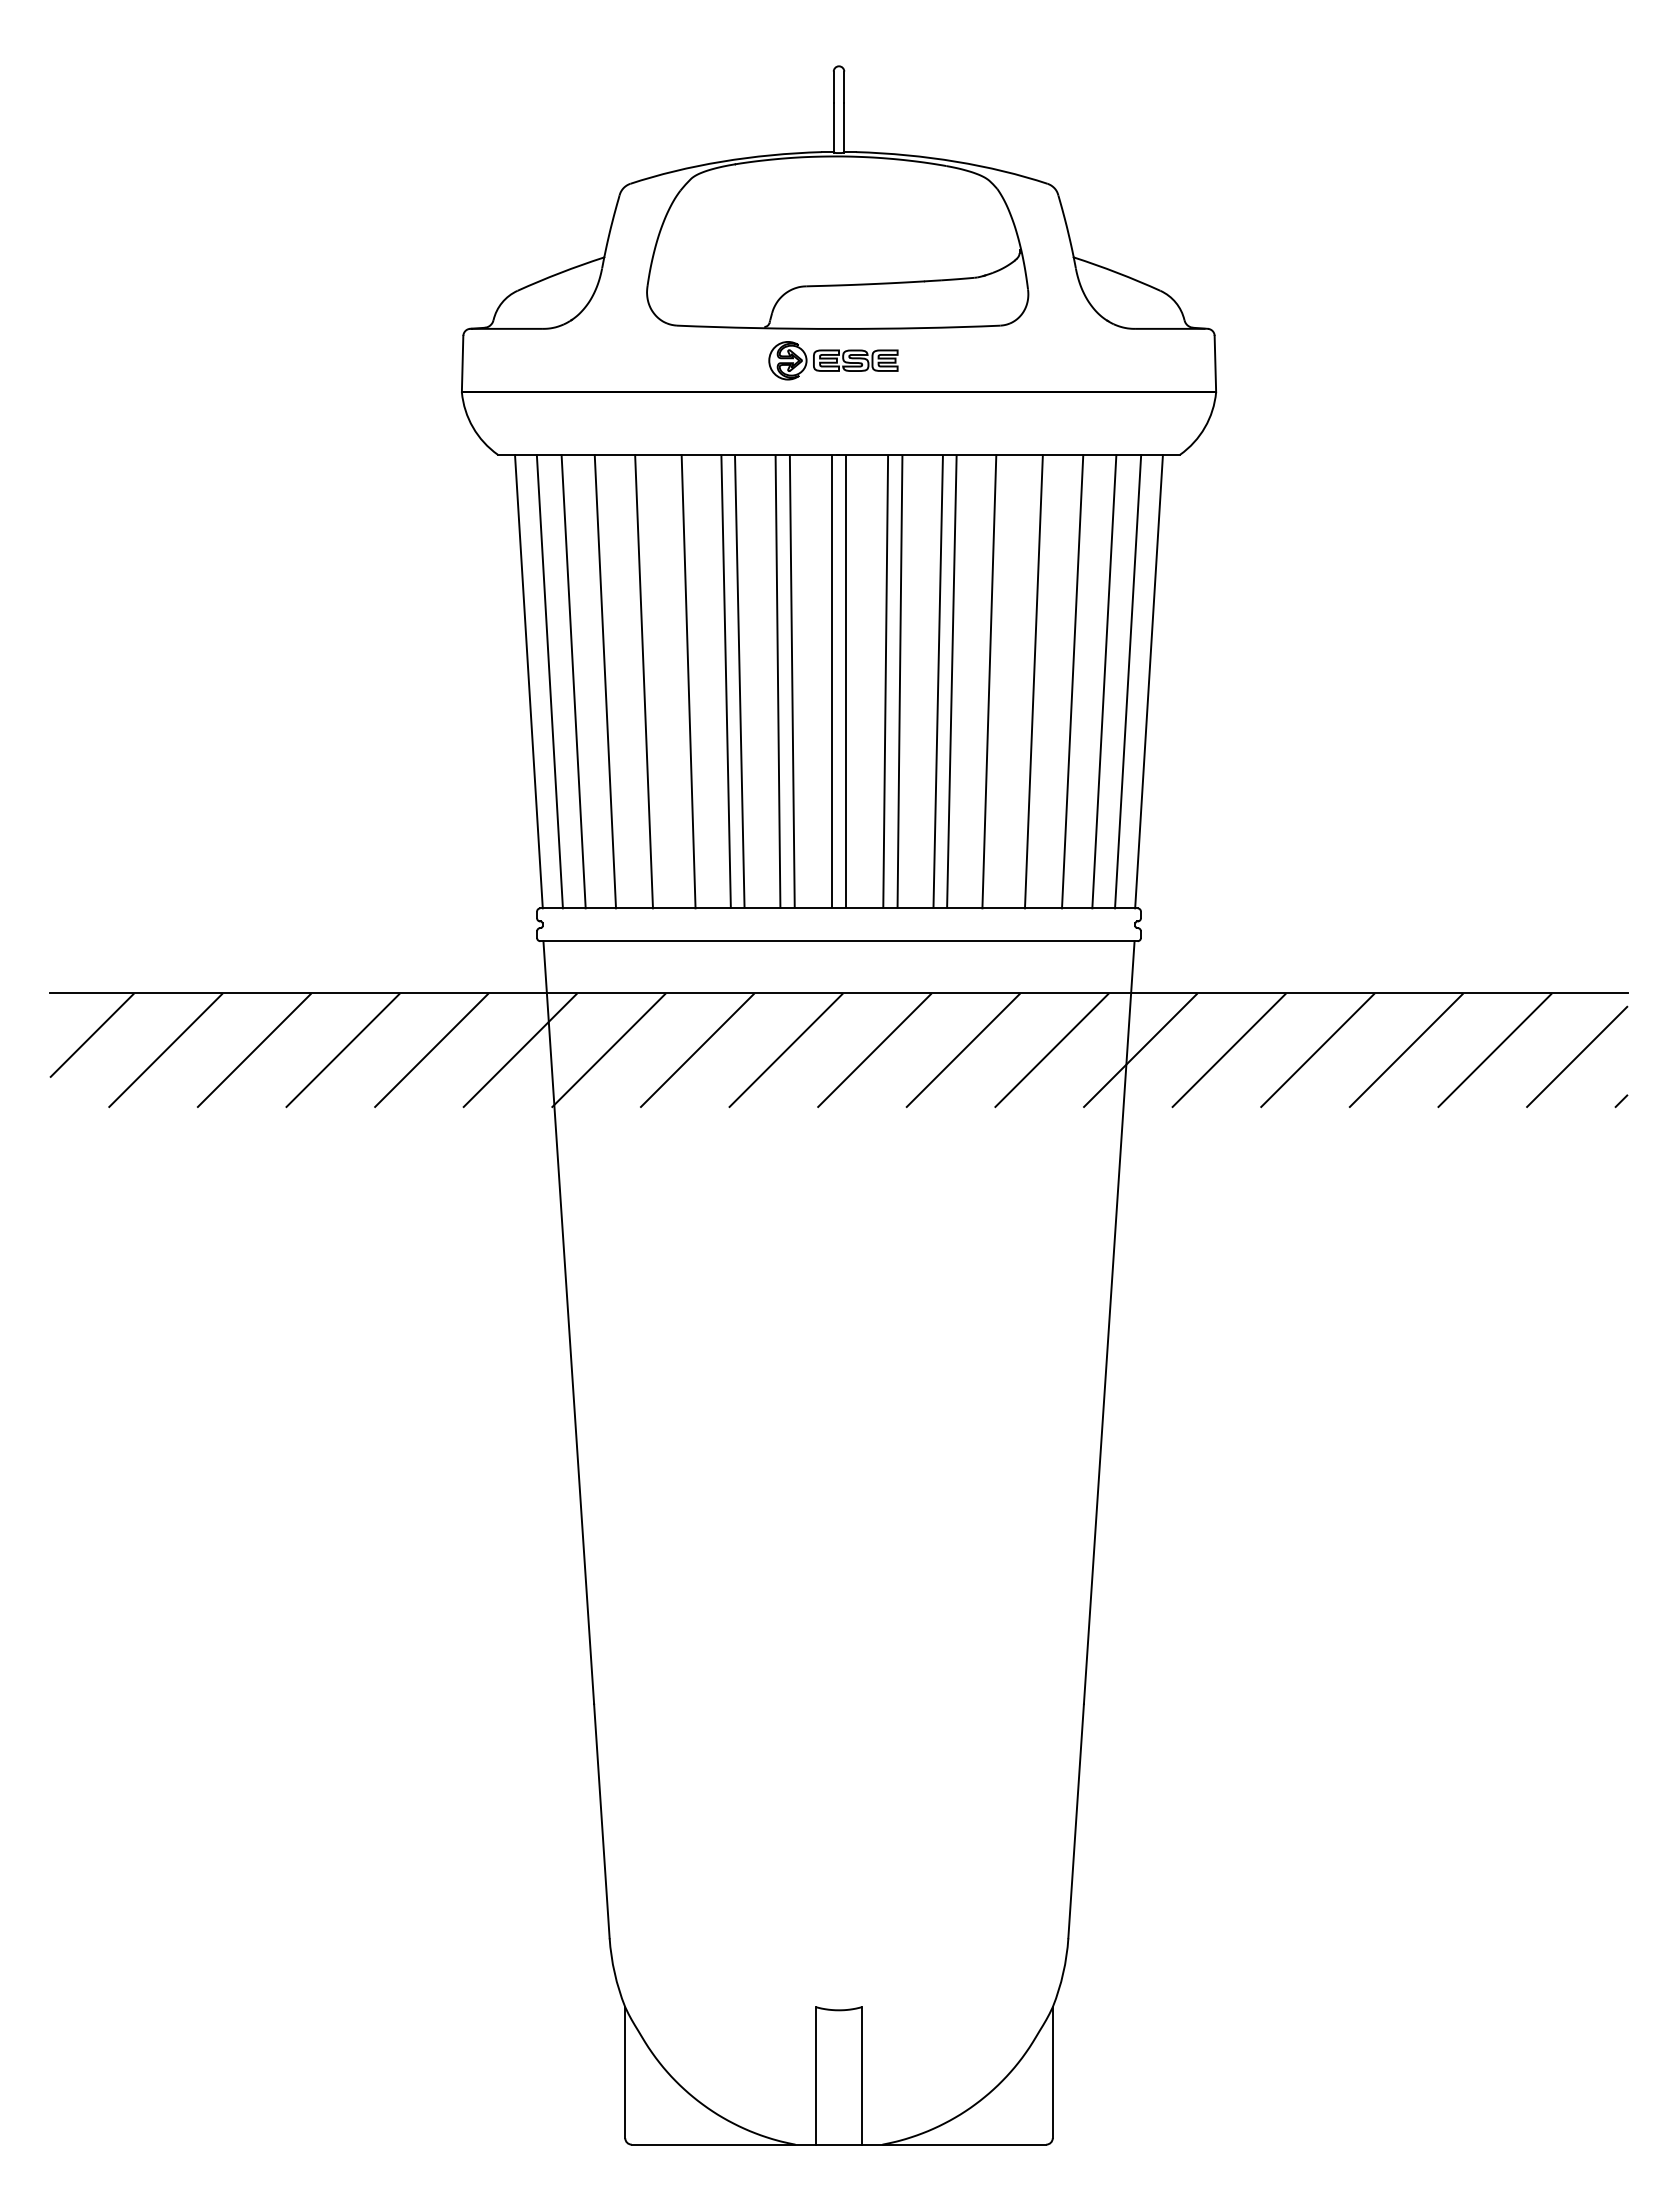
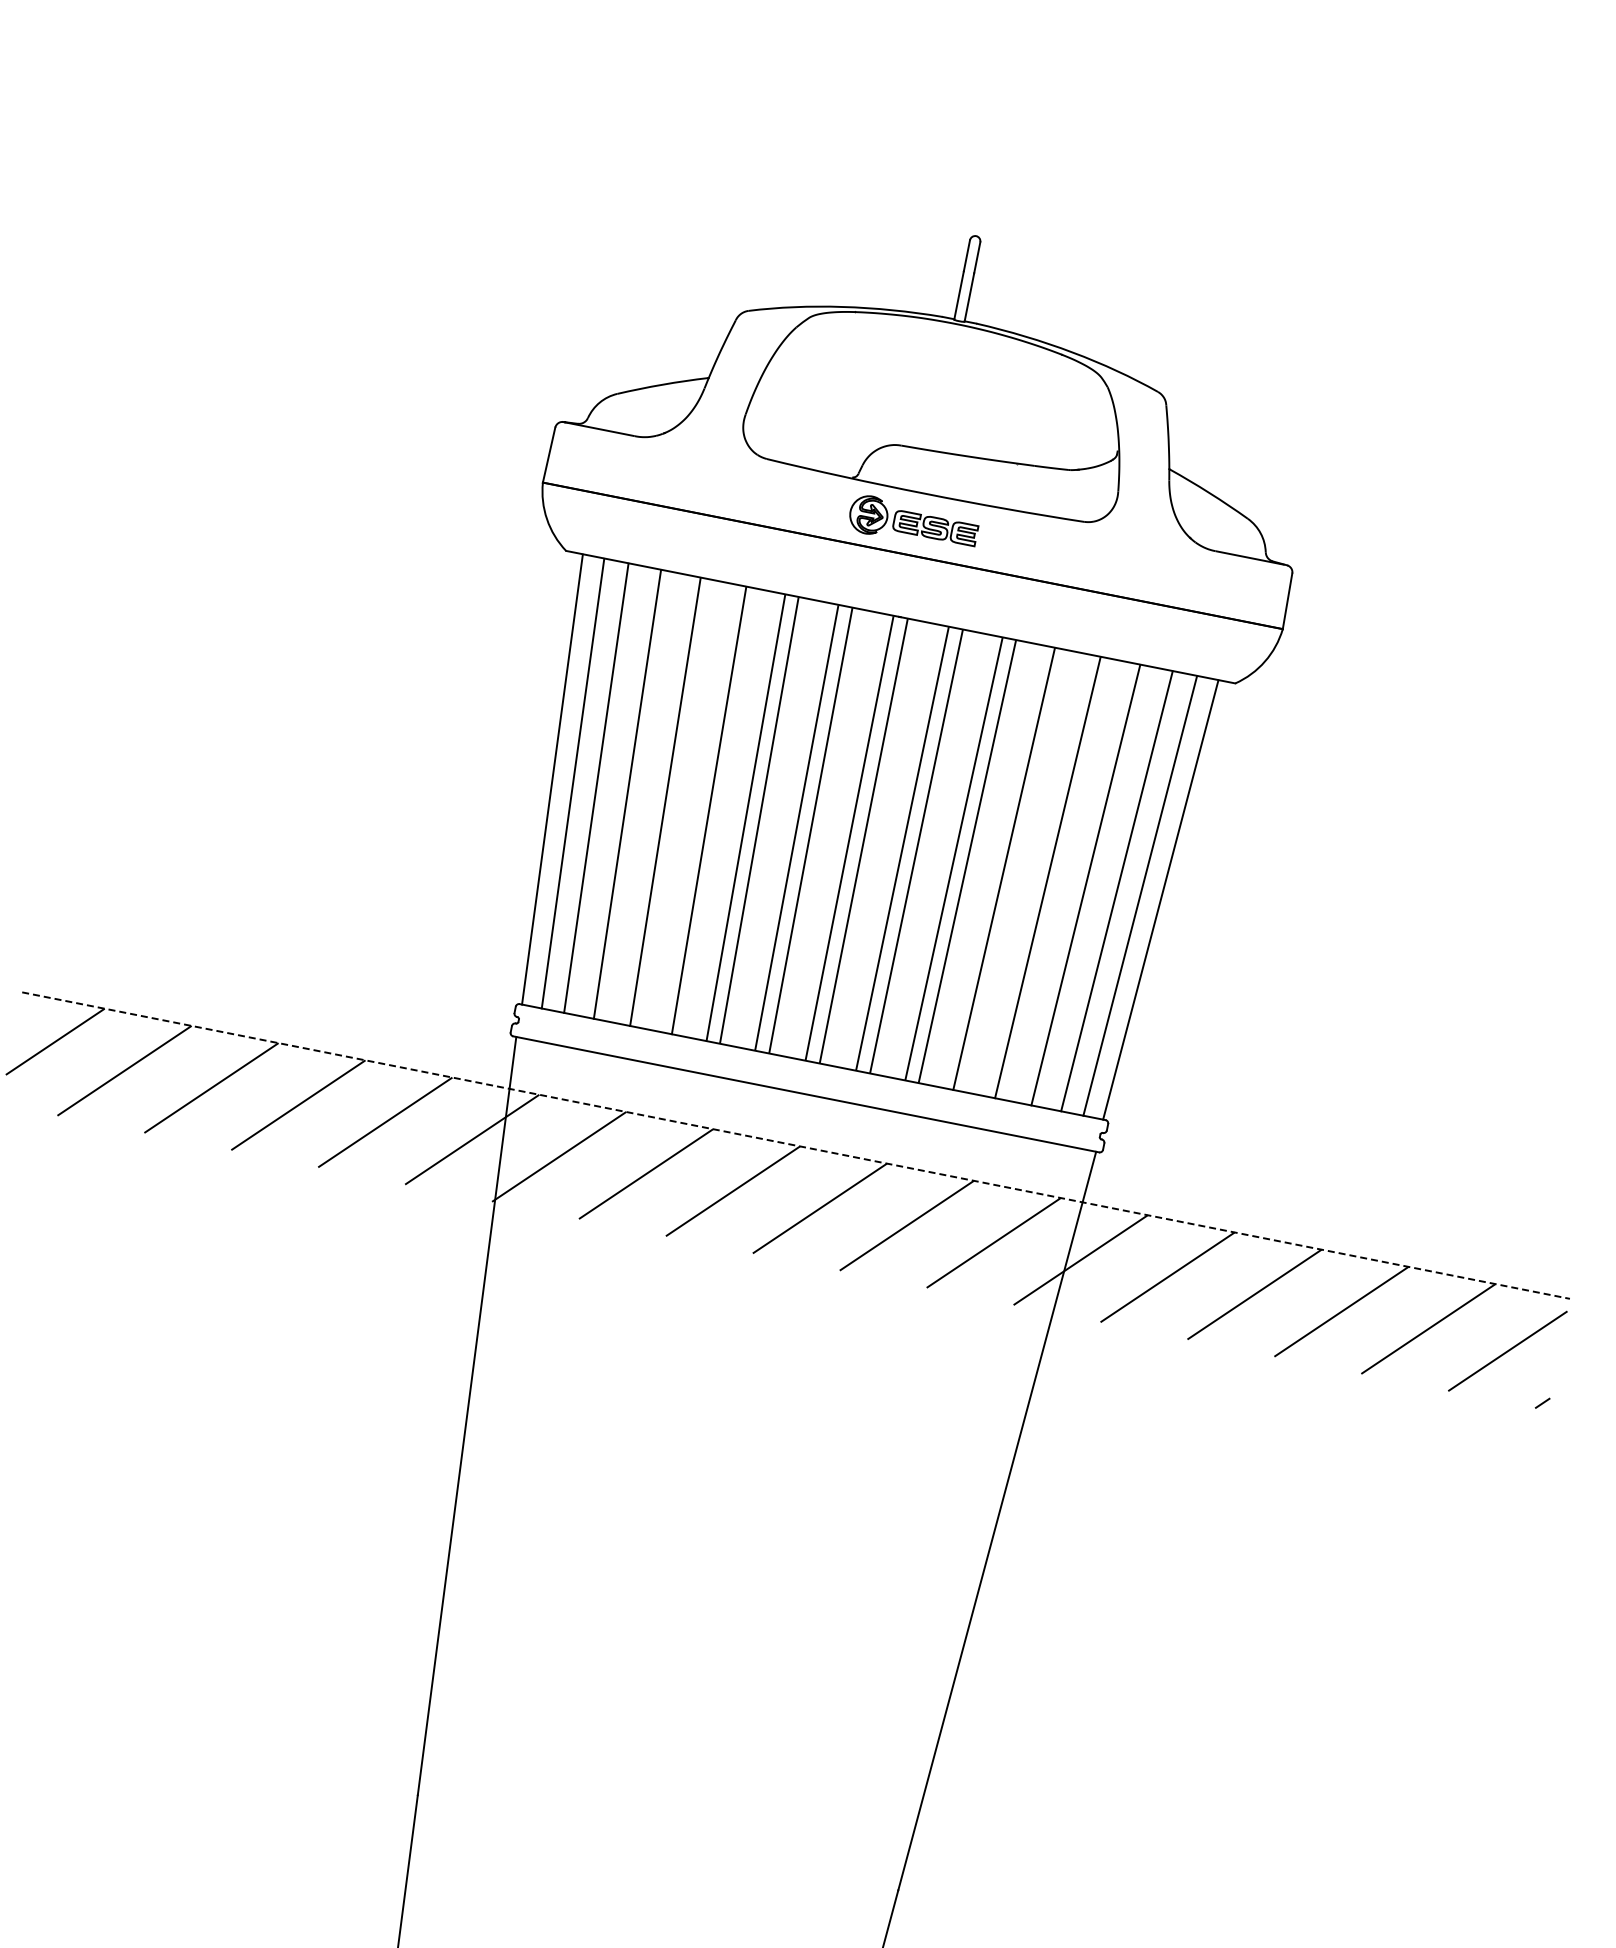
line: (838, 993) -> (795, 1145), solid -> dashed

